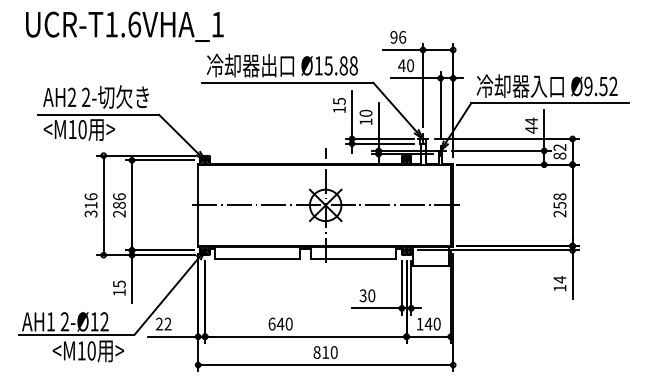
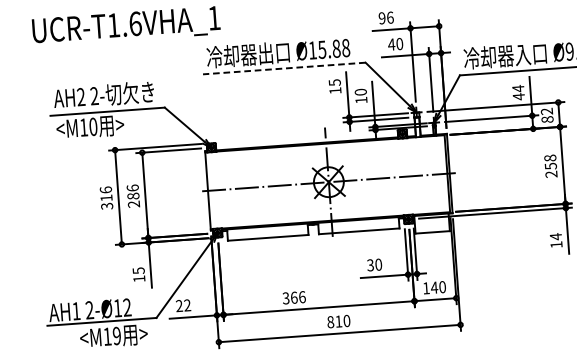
line: (287, 82) -> (284, 68), solid -> dashed
text: (280, 323) -> (294, 297), 640 -> 366
text: (91, 350) -> (116, 335), <M10 -> <M19

